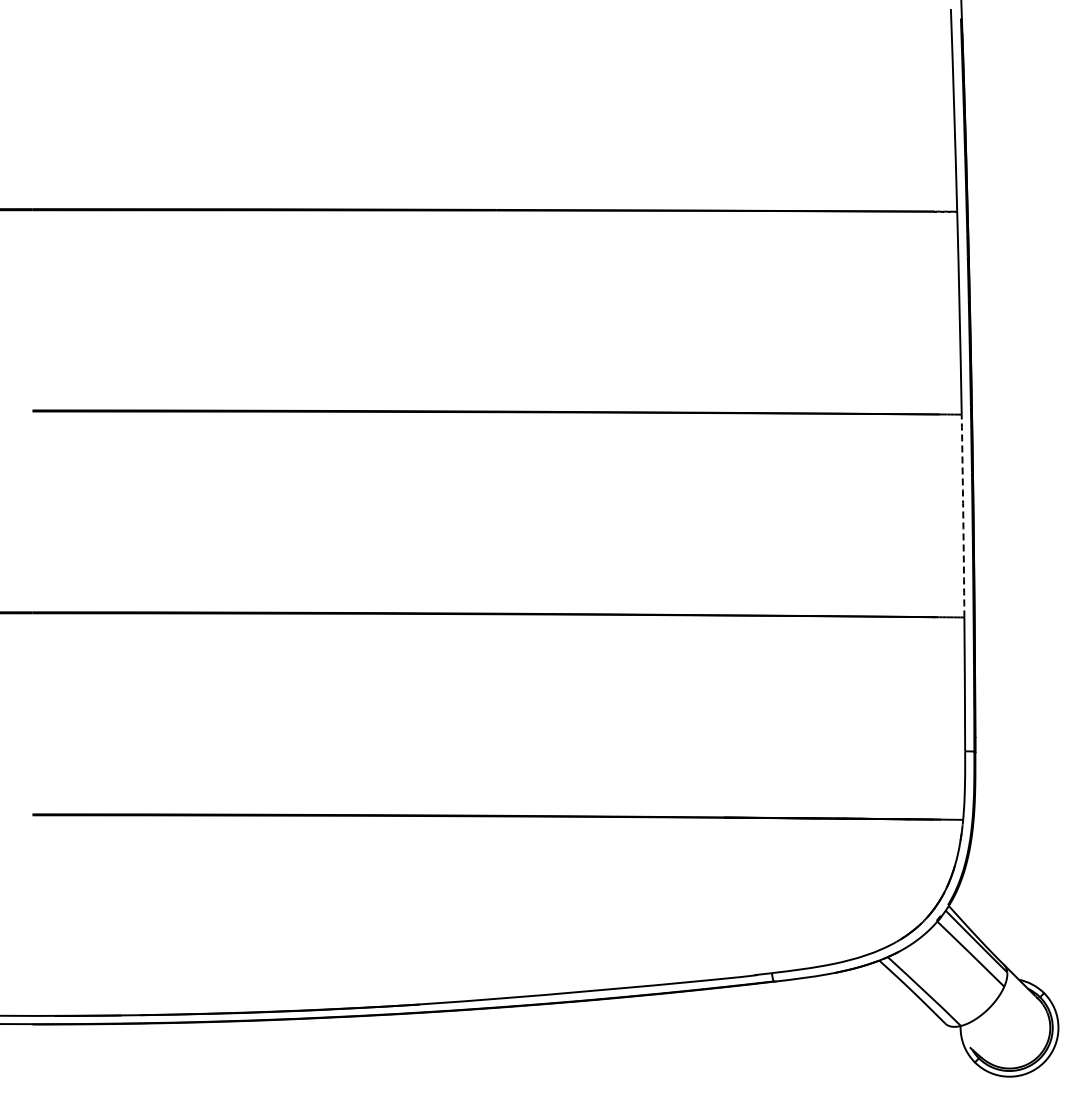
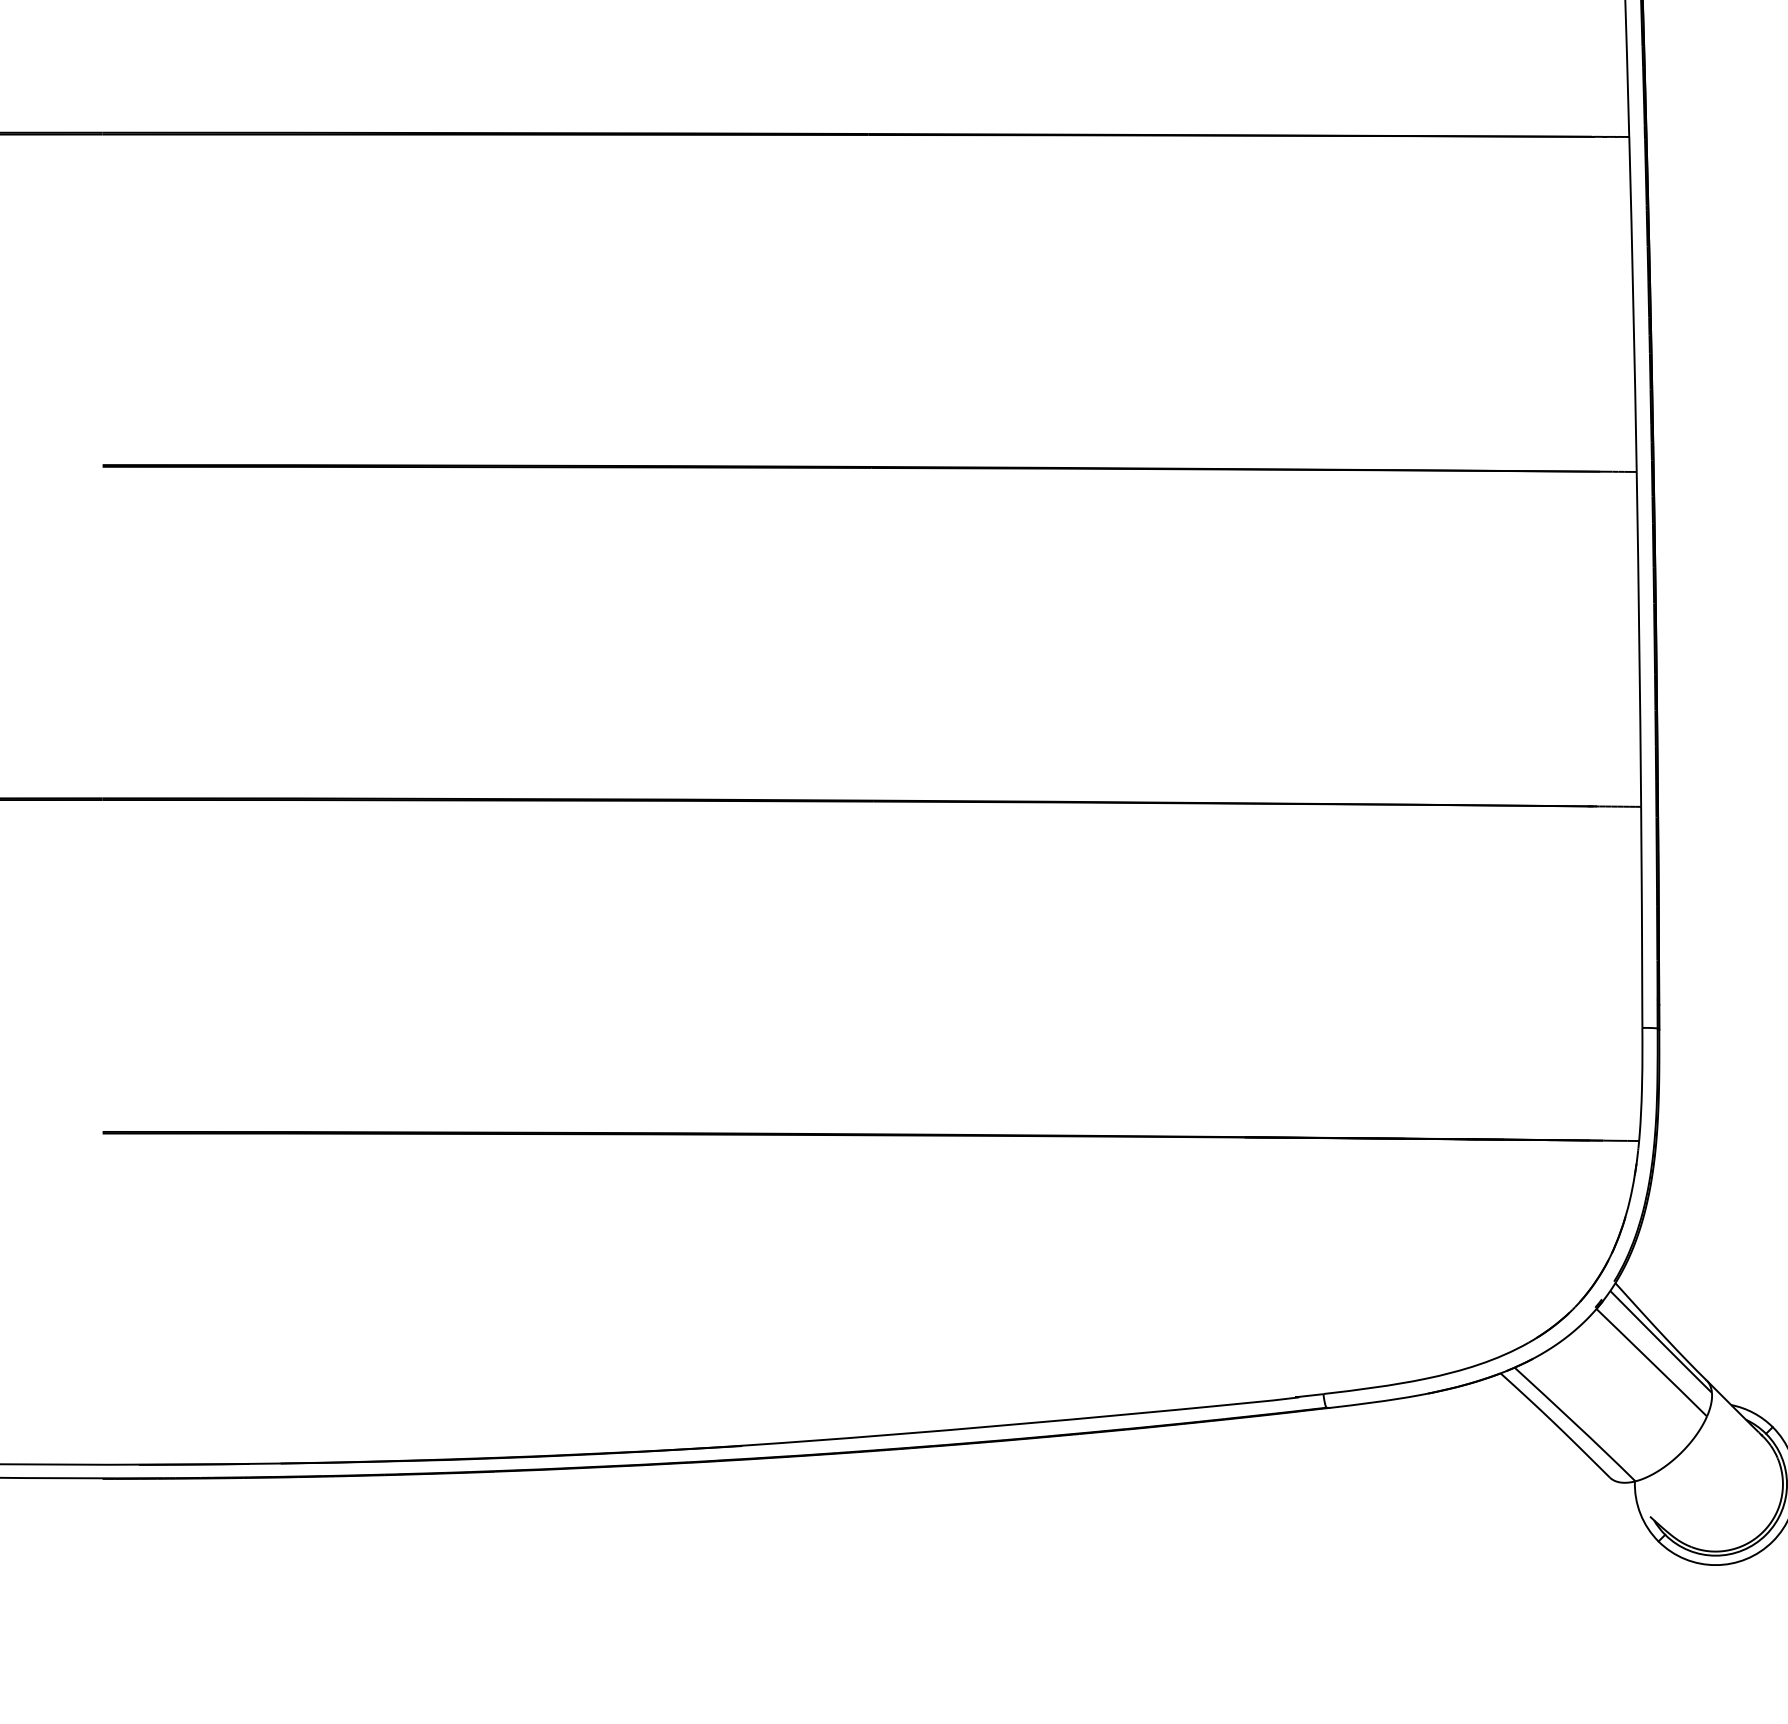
arc: (963, 516) -> (1639, 640), dashed -> solid

